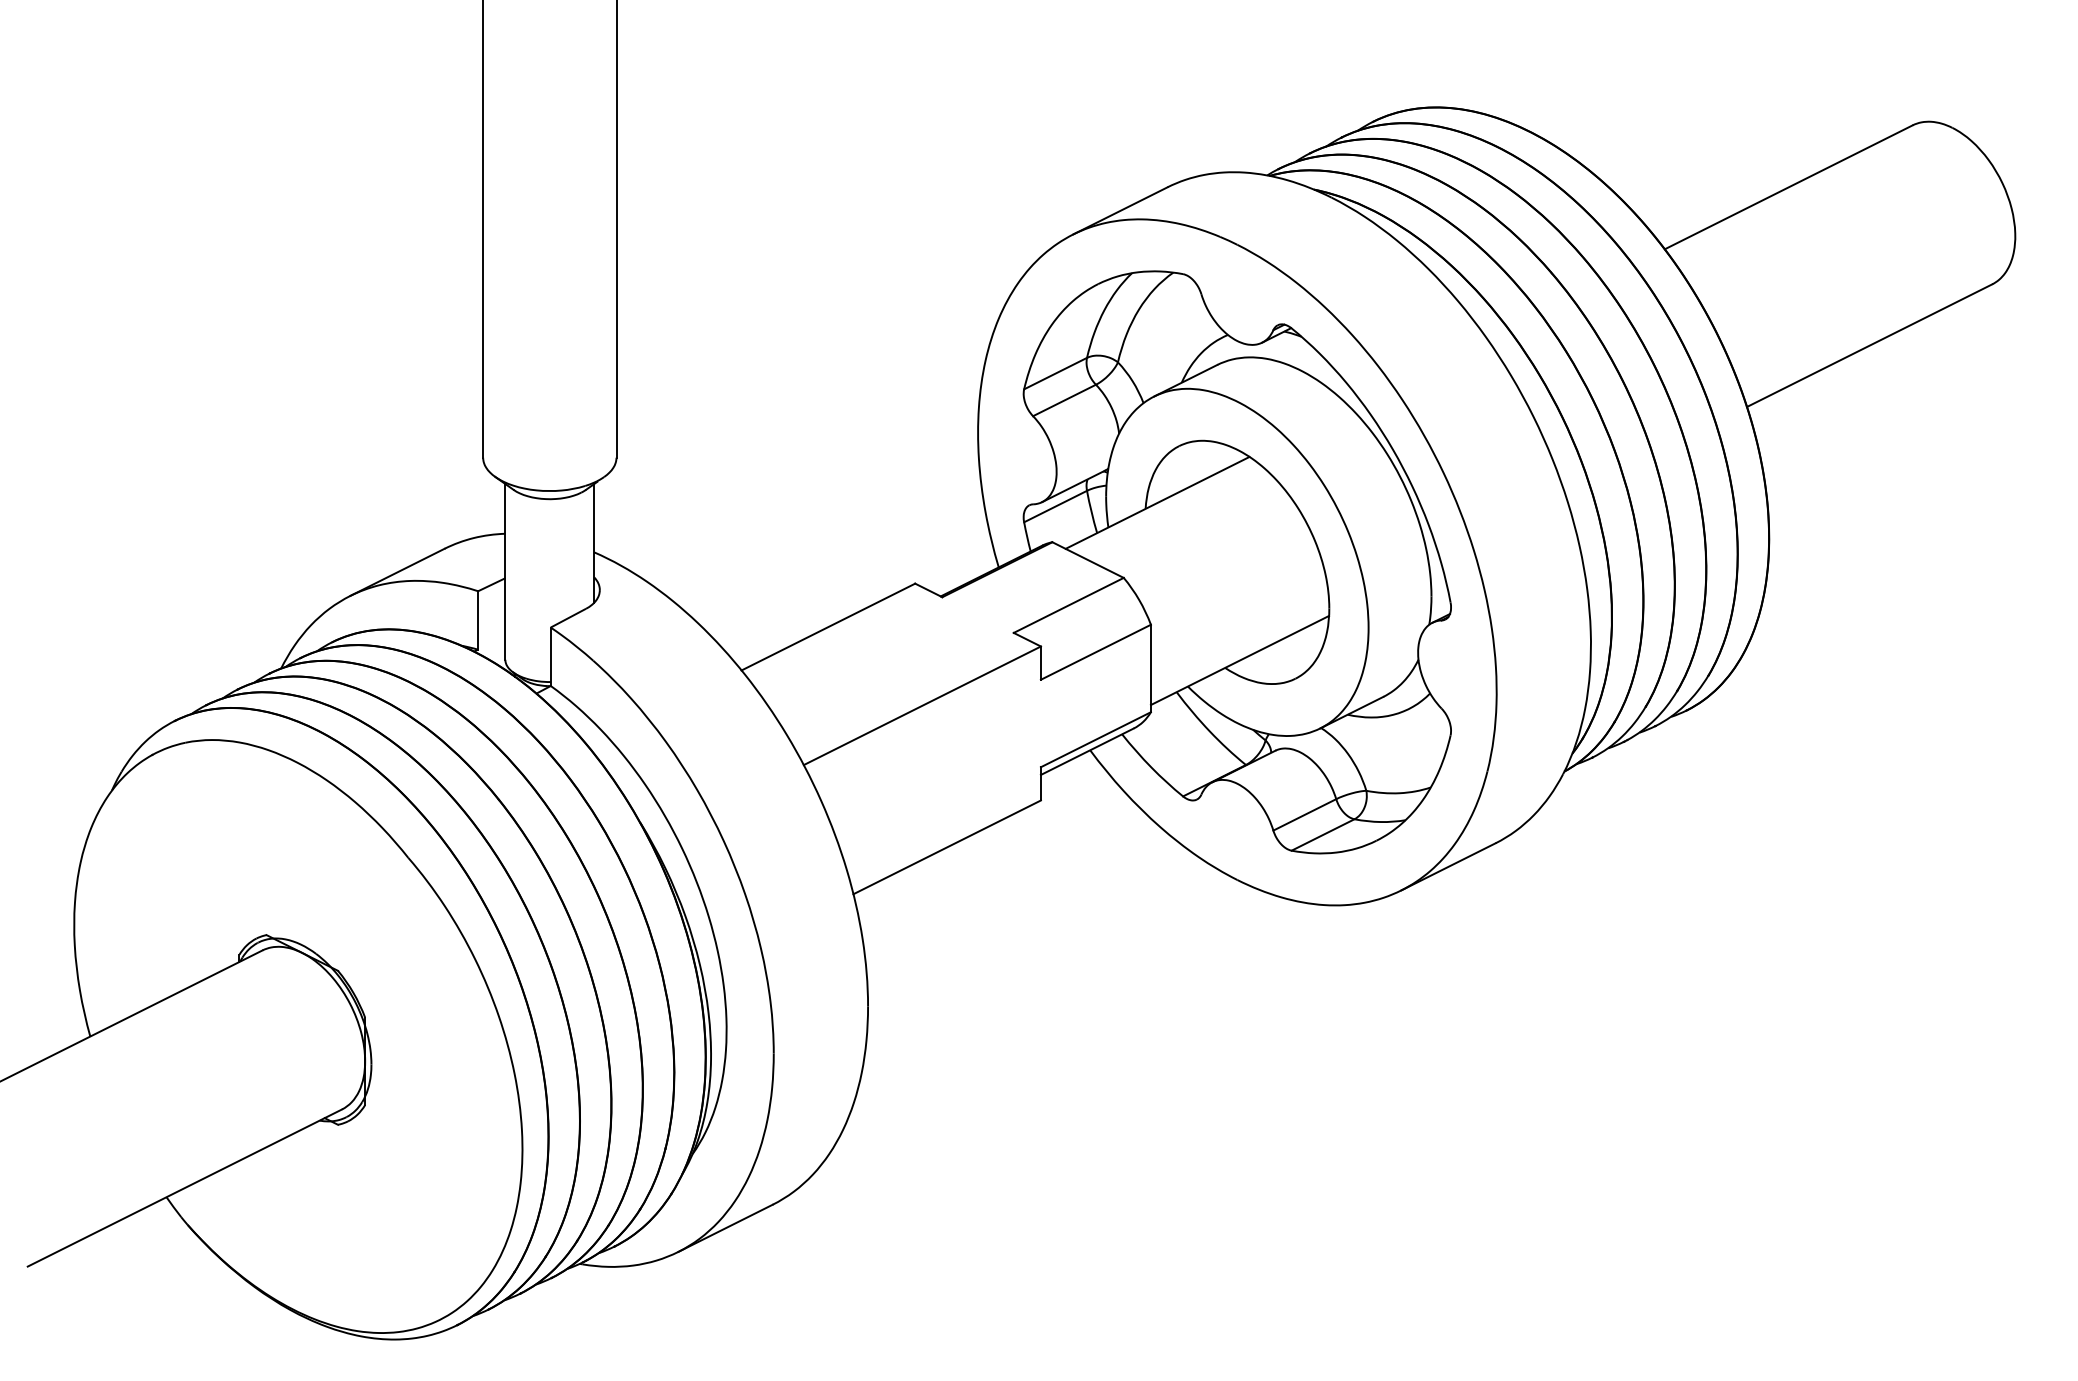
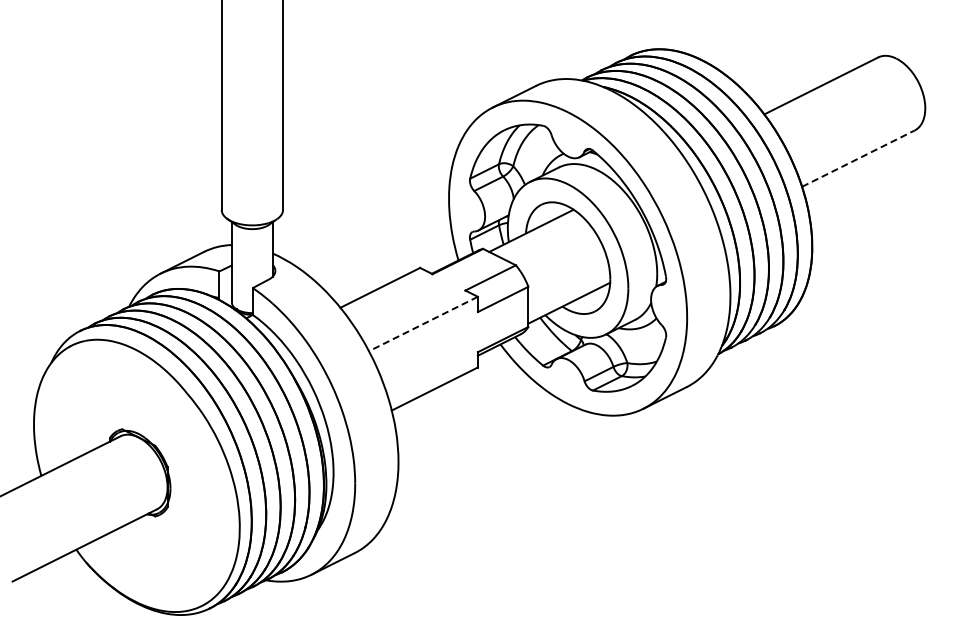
line: (1869, 345) -> (858, 158), solid -> dashed
line: (922, 706) -> (423, 324), solid -> dashed

